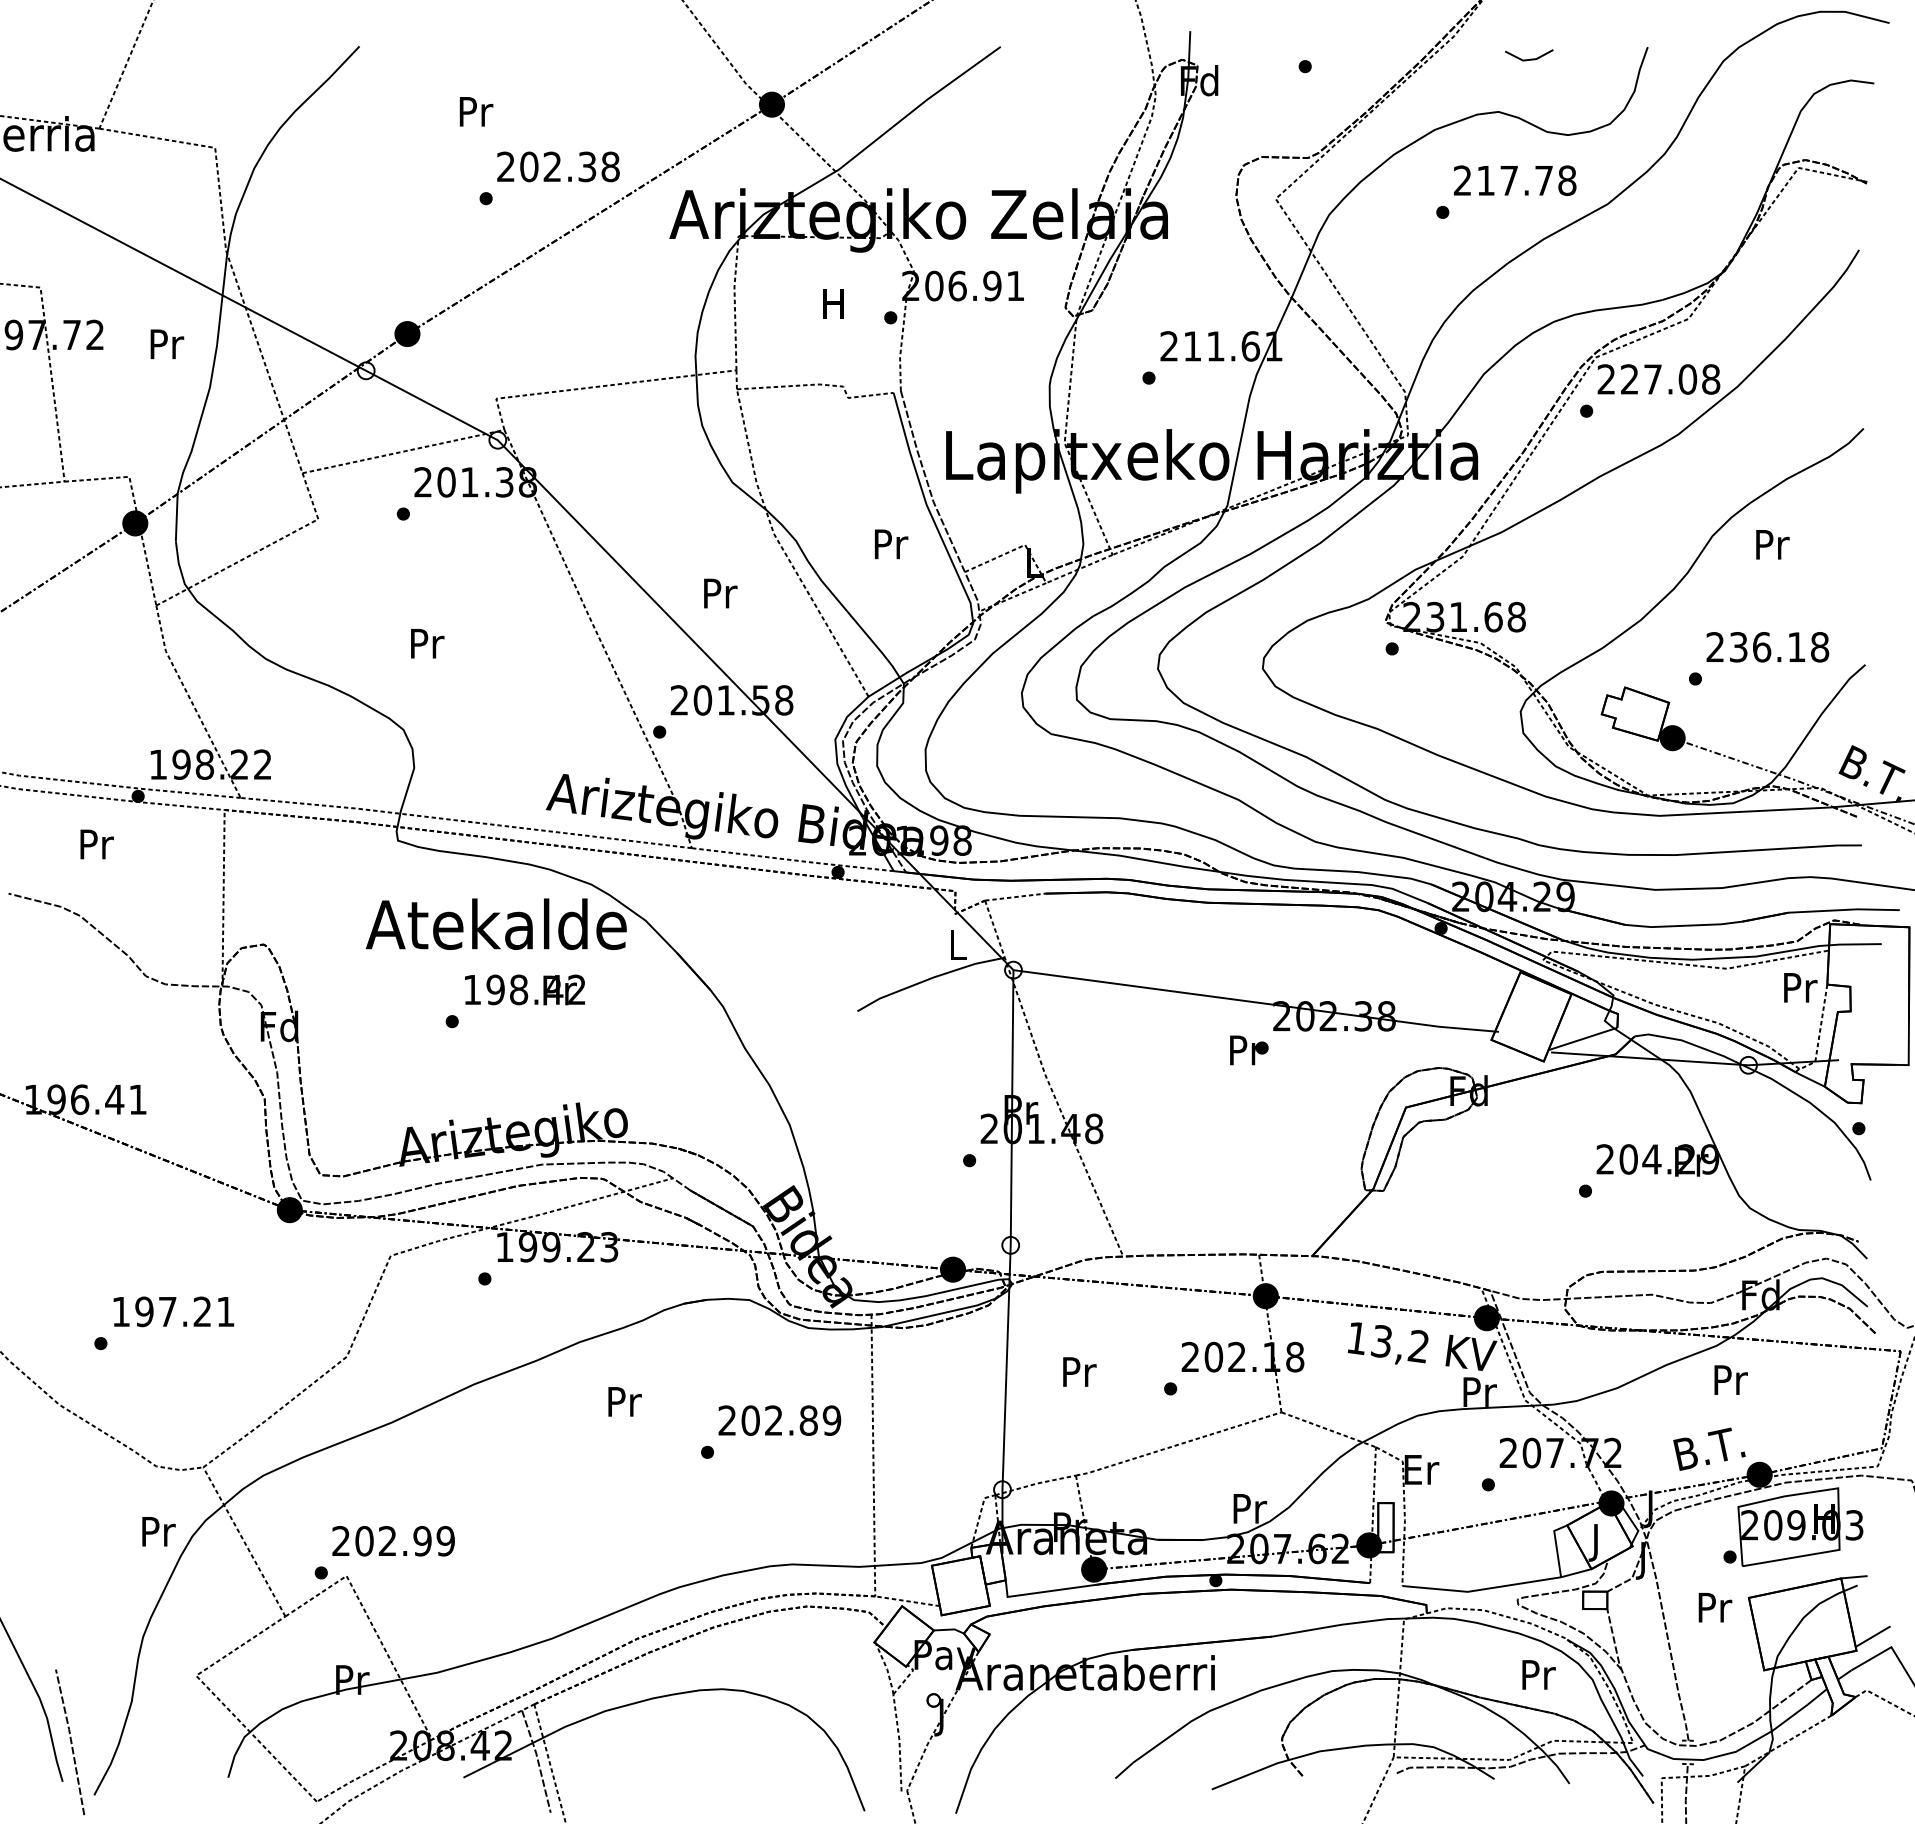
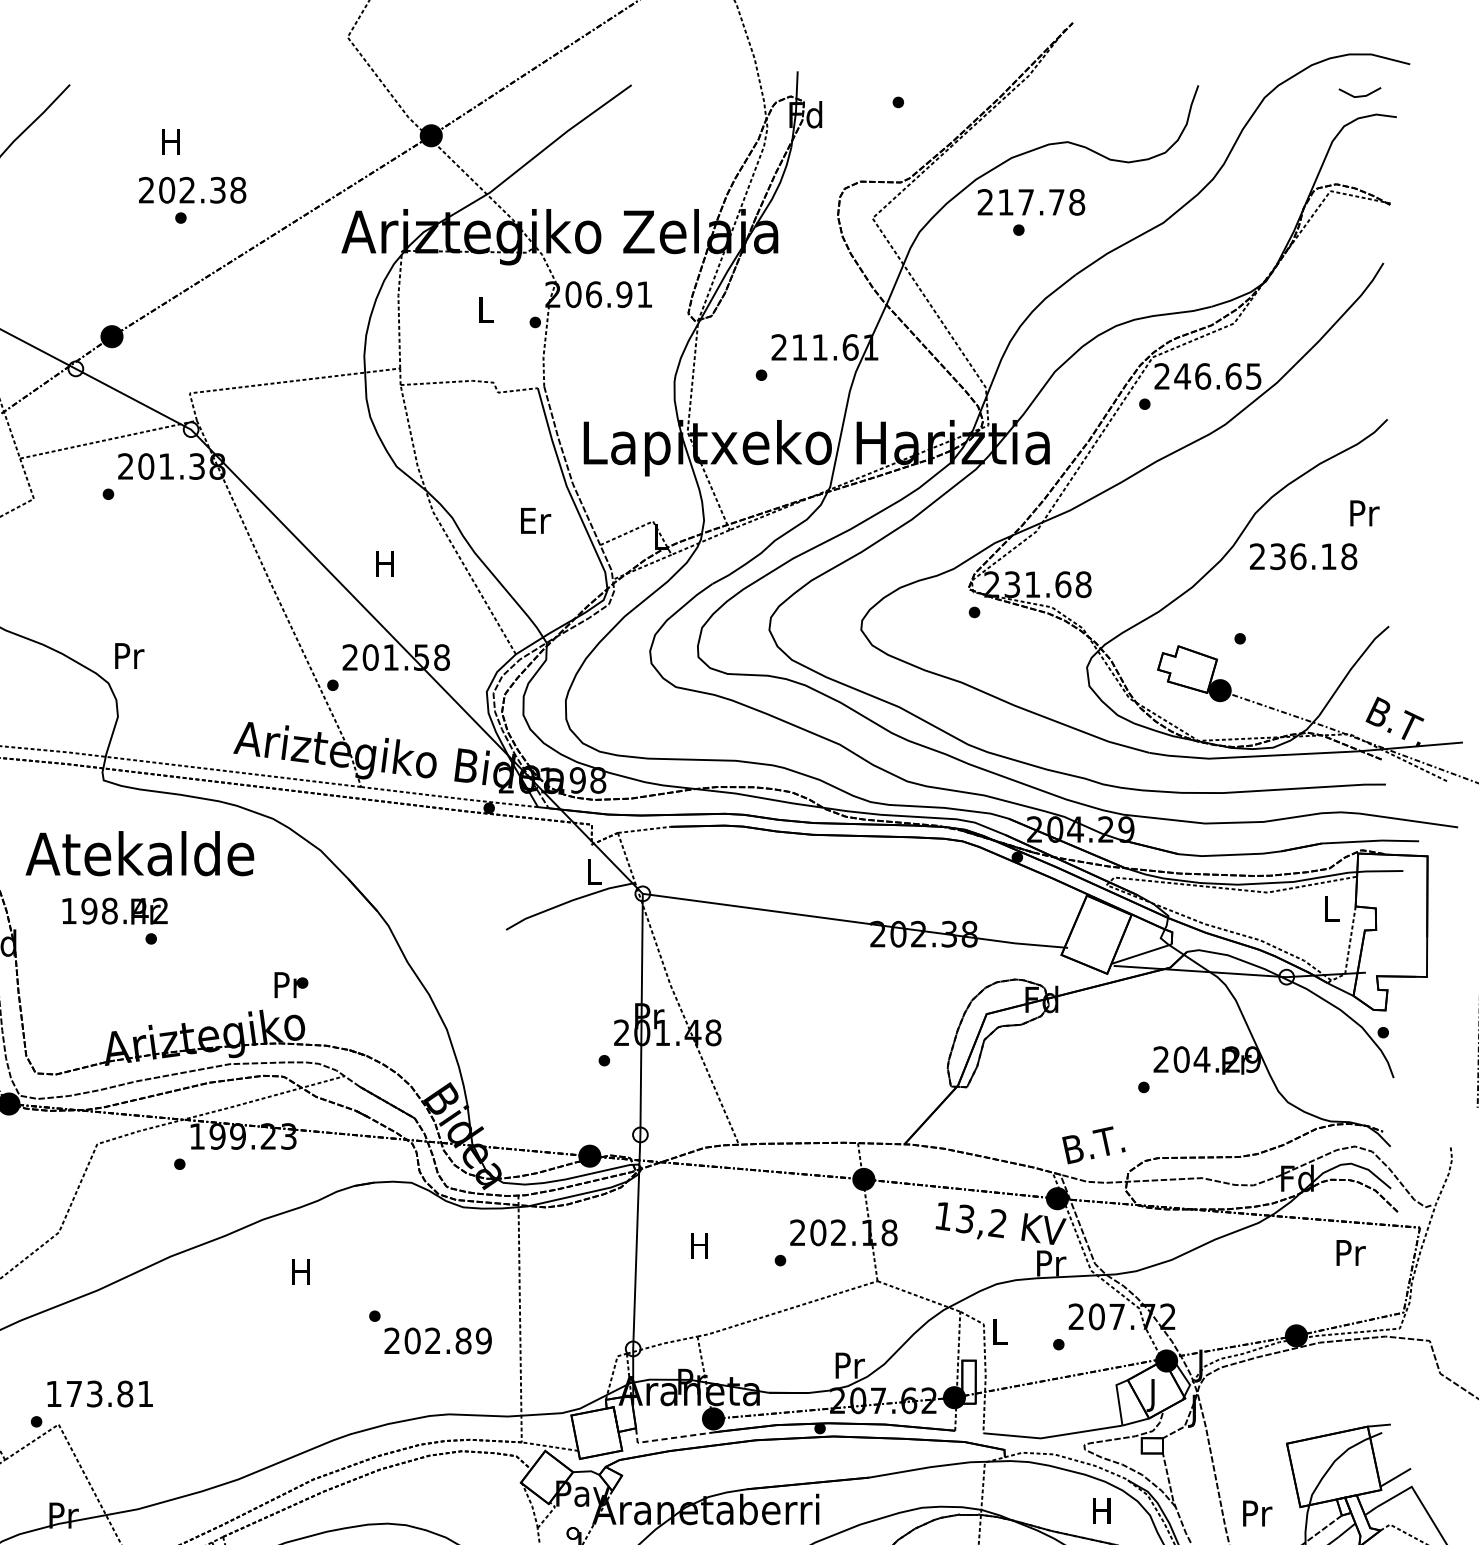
line: (1530, 58) -> (1361, 95), moved
text: (476, 111) -> (172, 141), Pr -> H
text: (558, 166) -> (192, 189), moved
text: (1515, 180) -> (1031, 202), moved
text: (833, 303) -> (485, 309), H -> L
text: (1670, 379) -> (1218, 376), 227.08 -> 246.65
text: (891, 544) -> (535, 521), Pr -> Er
text: (1772, 544) -> (1364, 513), moved
text: (720, 593) -> (386, 563), Pr -> H
text: (427, 643) -> (129, 655), moved
text: (1767, 647) -> (1303, 556), moved
text: (495, 923) -> (139, 852), moved
text: (1800, 987) -> (1332, 909), Pr -> L
text: (525, 989) -> (115, 910), moved
text: (1249, 1050) -> (291, 985), moved
text: (1079, 1371) -> (700, 1245), Pr -> H
text: (1730, 1379) -> (1350, 1252), moved
text: (624, 1401) -> (302, 1271), Pr -> H
text: (779, 1420) -> (437, 1340), moved
text: (1709, 1448) -> (1093, 1144), moved
text: (1421, 1469) -> (1000, 1331), Er -> L
part: (1793, 1526) -> (1326, 1381), removed
text: (393, 1541) -> (99, 1394), 202.99 -> 173.81
line: (1043, 1592) -> (669, 1438), solid -> dashed
text: (1715, 1607) -> (1257, 1513), moved
text: (1538, 1674) -> (1102, 1510), Pr -> H

